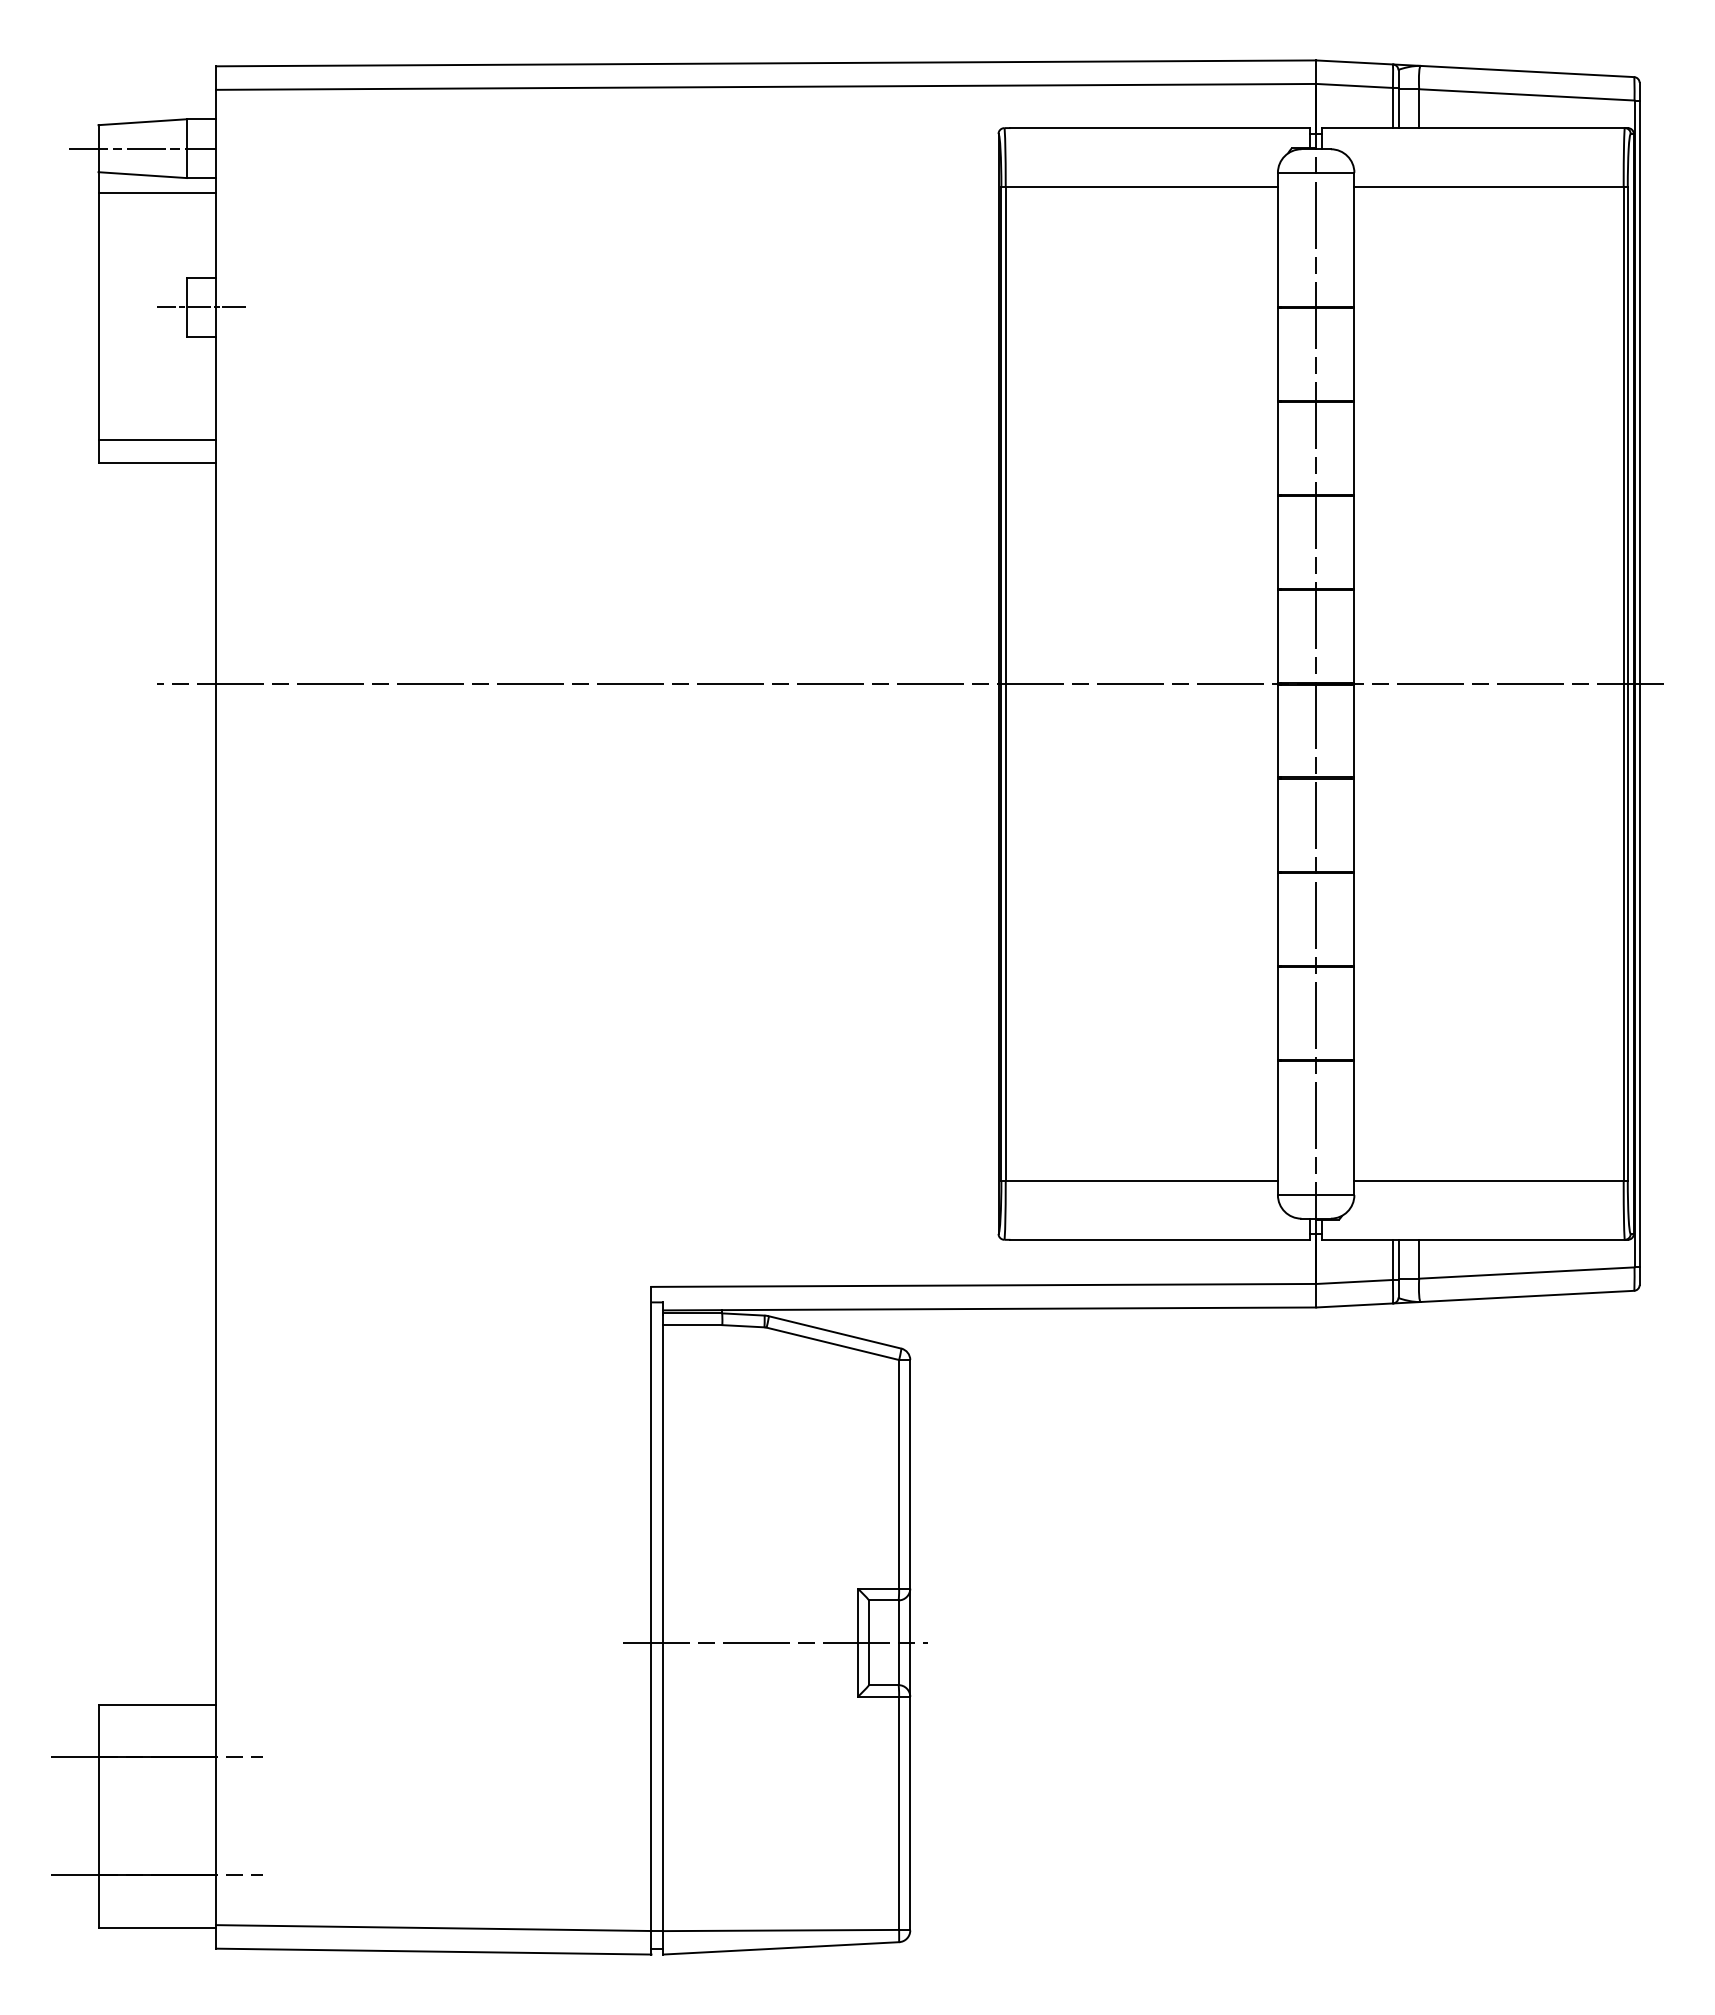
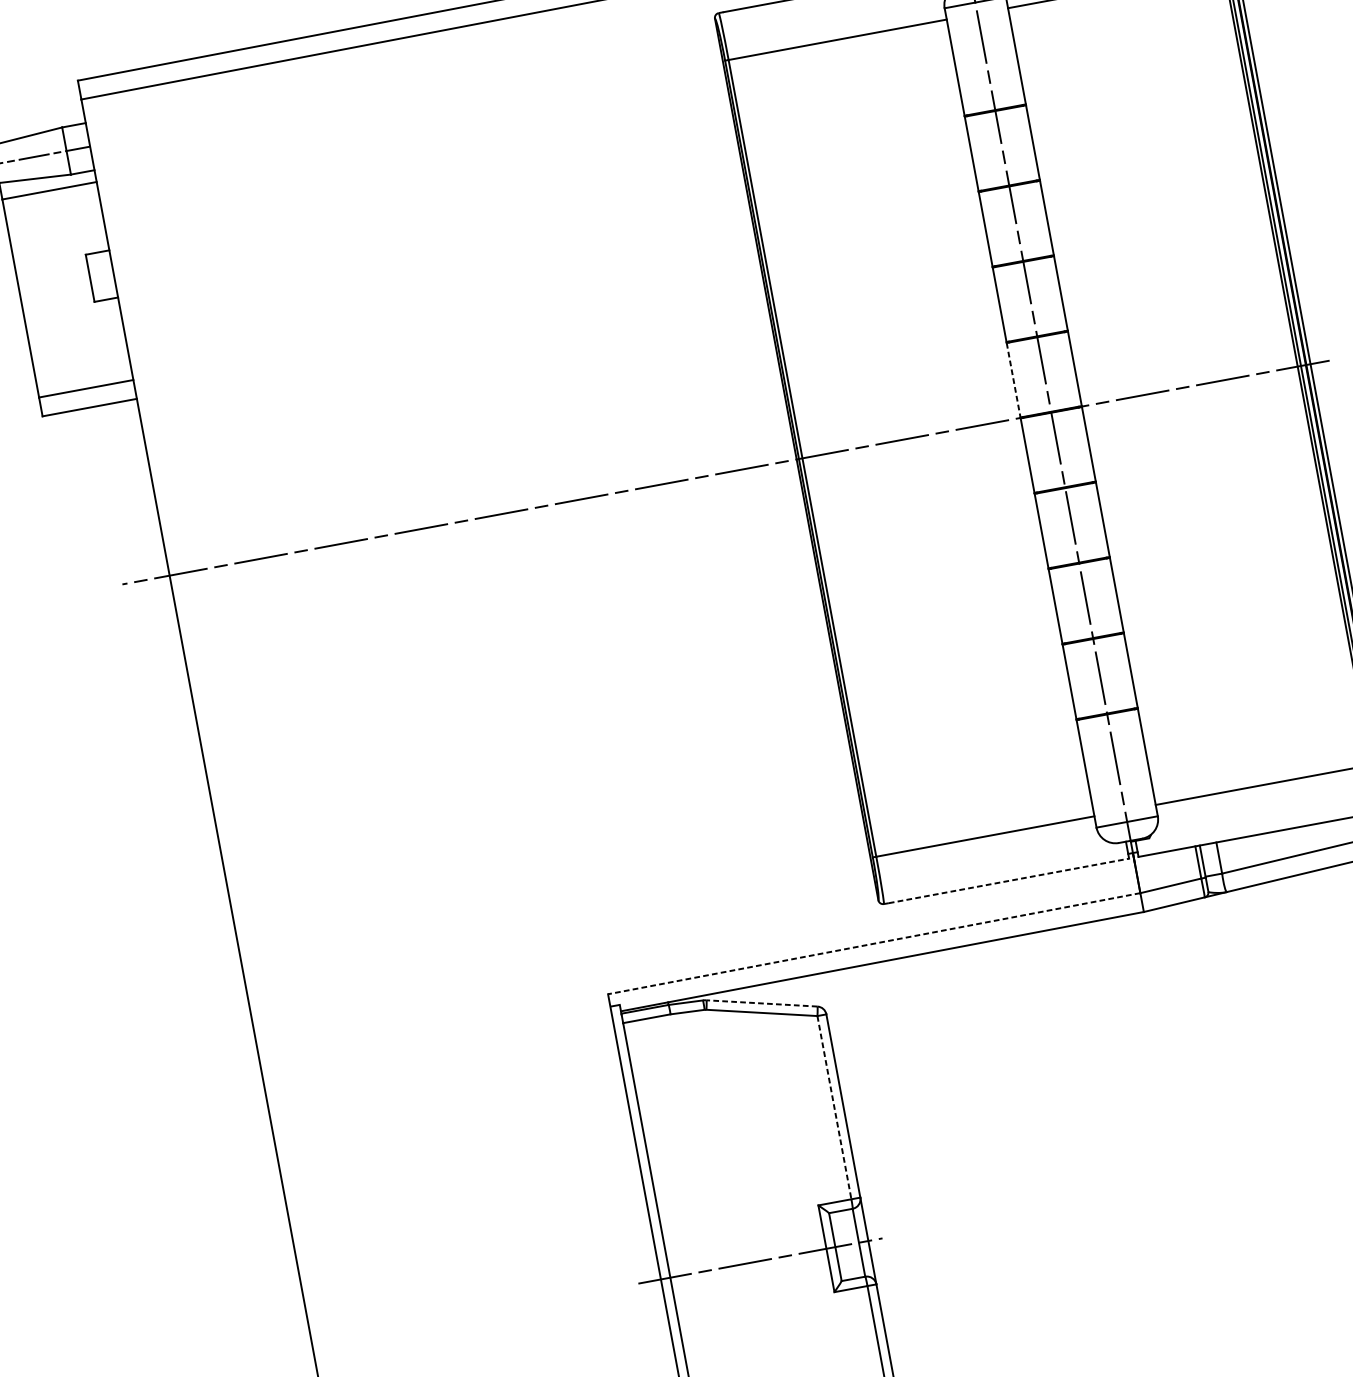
line: (201, 307) -> (101, 276), removed
line: (1277, 637) -> (1013, 380), solid -> dashed
line: (1160, 1239) -> (1009, 880), solid -> dashed
line: (983, 1285) -> (873, 943), solid -> dashed
line: (834, 1332) -> (761, 1003), solid -> dashed
line: (899, 1474) -> (834, 1107), solid -> dashed

